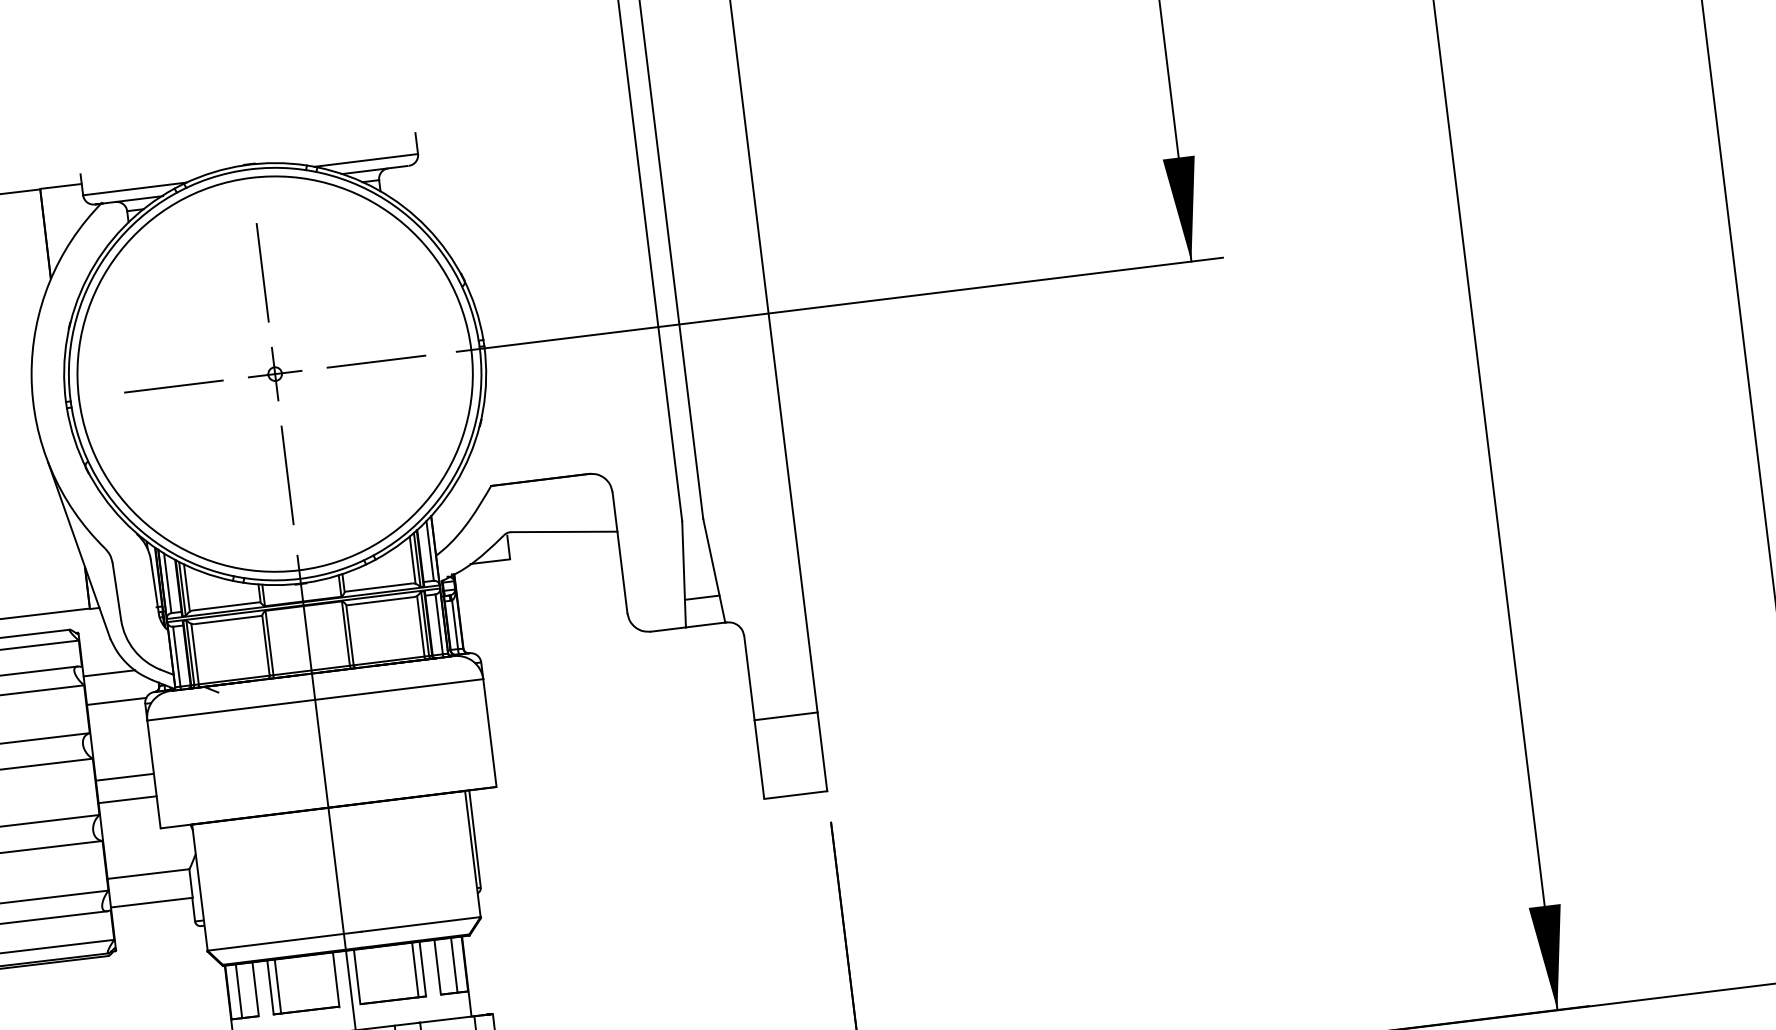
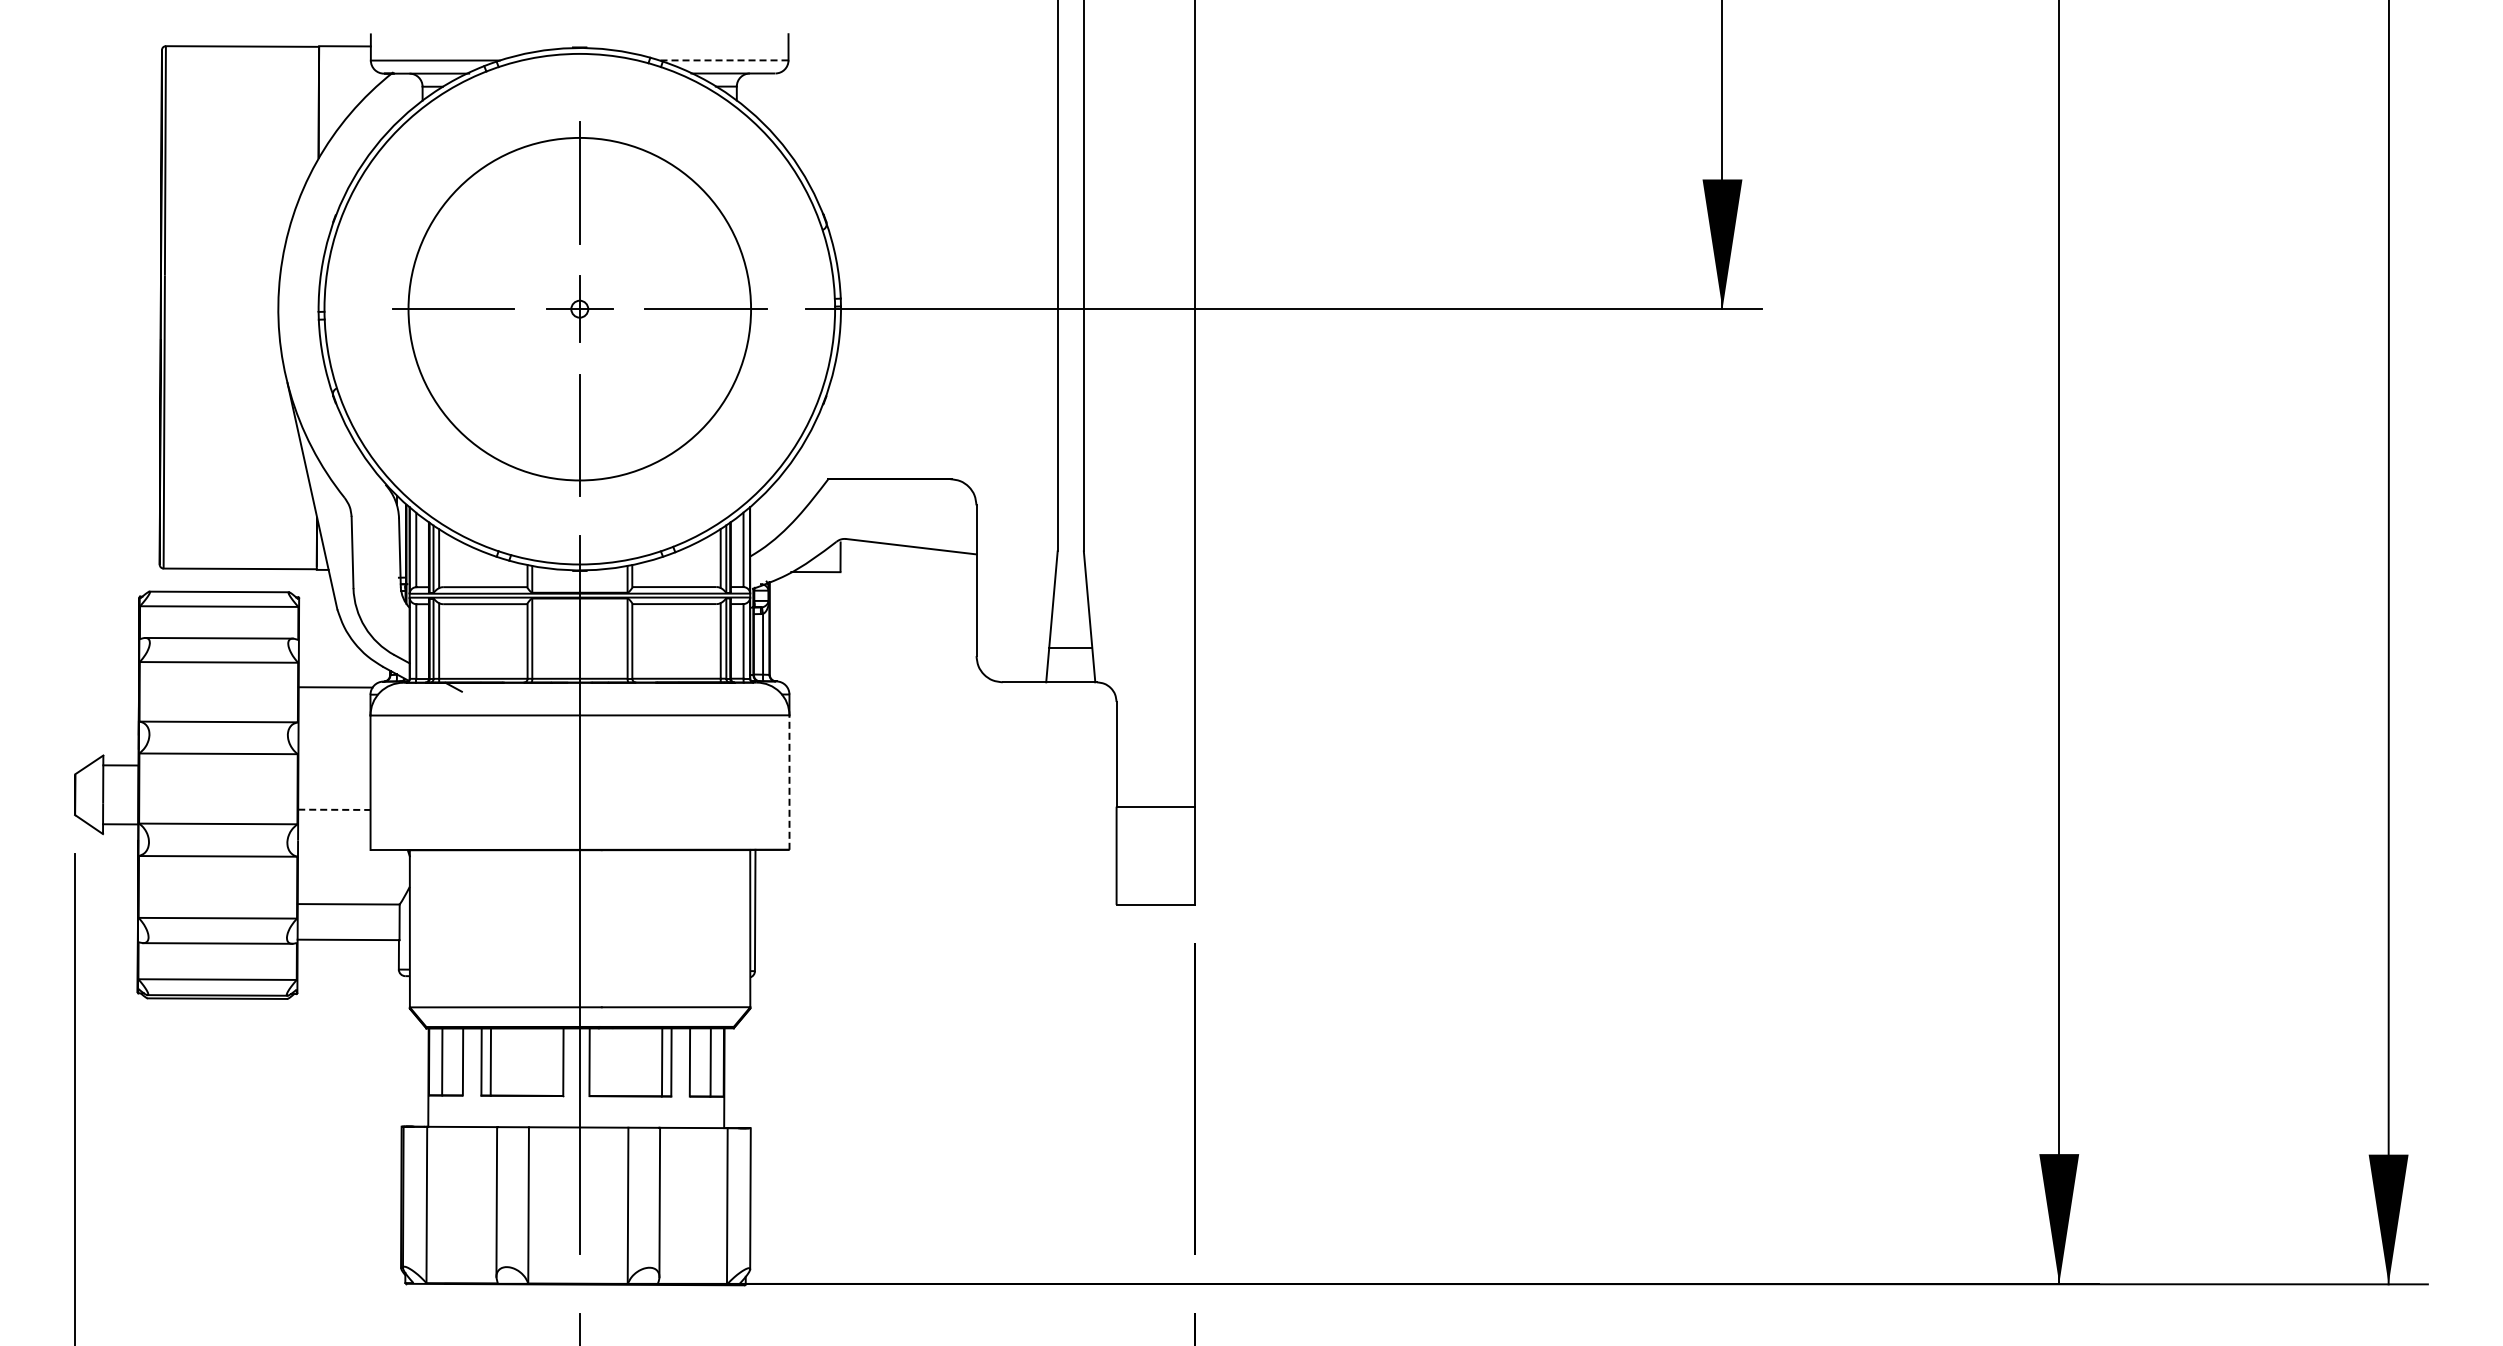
line: (365, 160) -> (723, 60), solid -> dashed
circle: (274, 373) -> (579, 308), size x0.7
line: (108, 673) -> (330, 651), removed
line: (489, 733) -> (789, 782), solid -> dashed
line: (124, 777) -> (334, 781), removed
line: (127, 799) -> (334, 809), solid -> dashed

